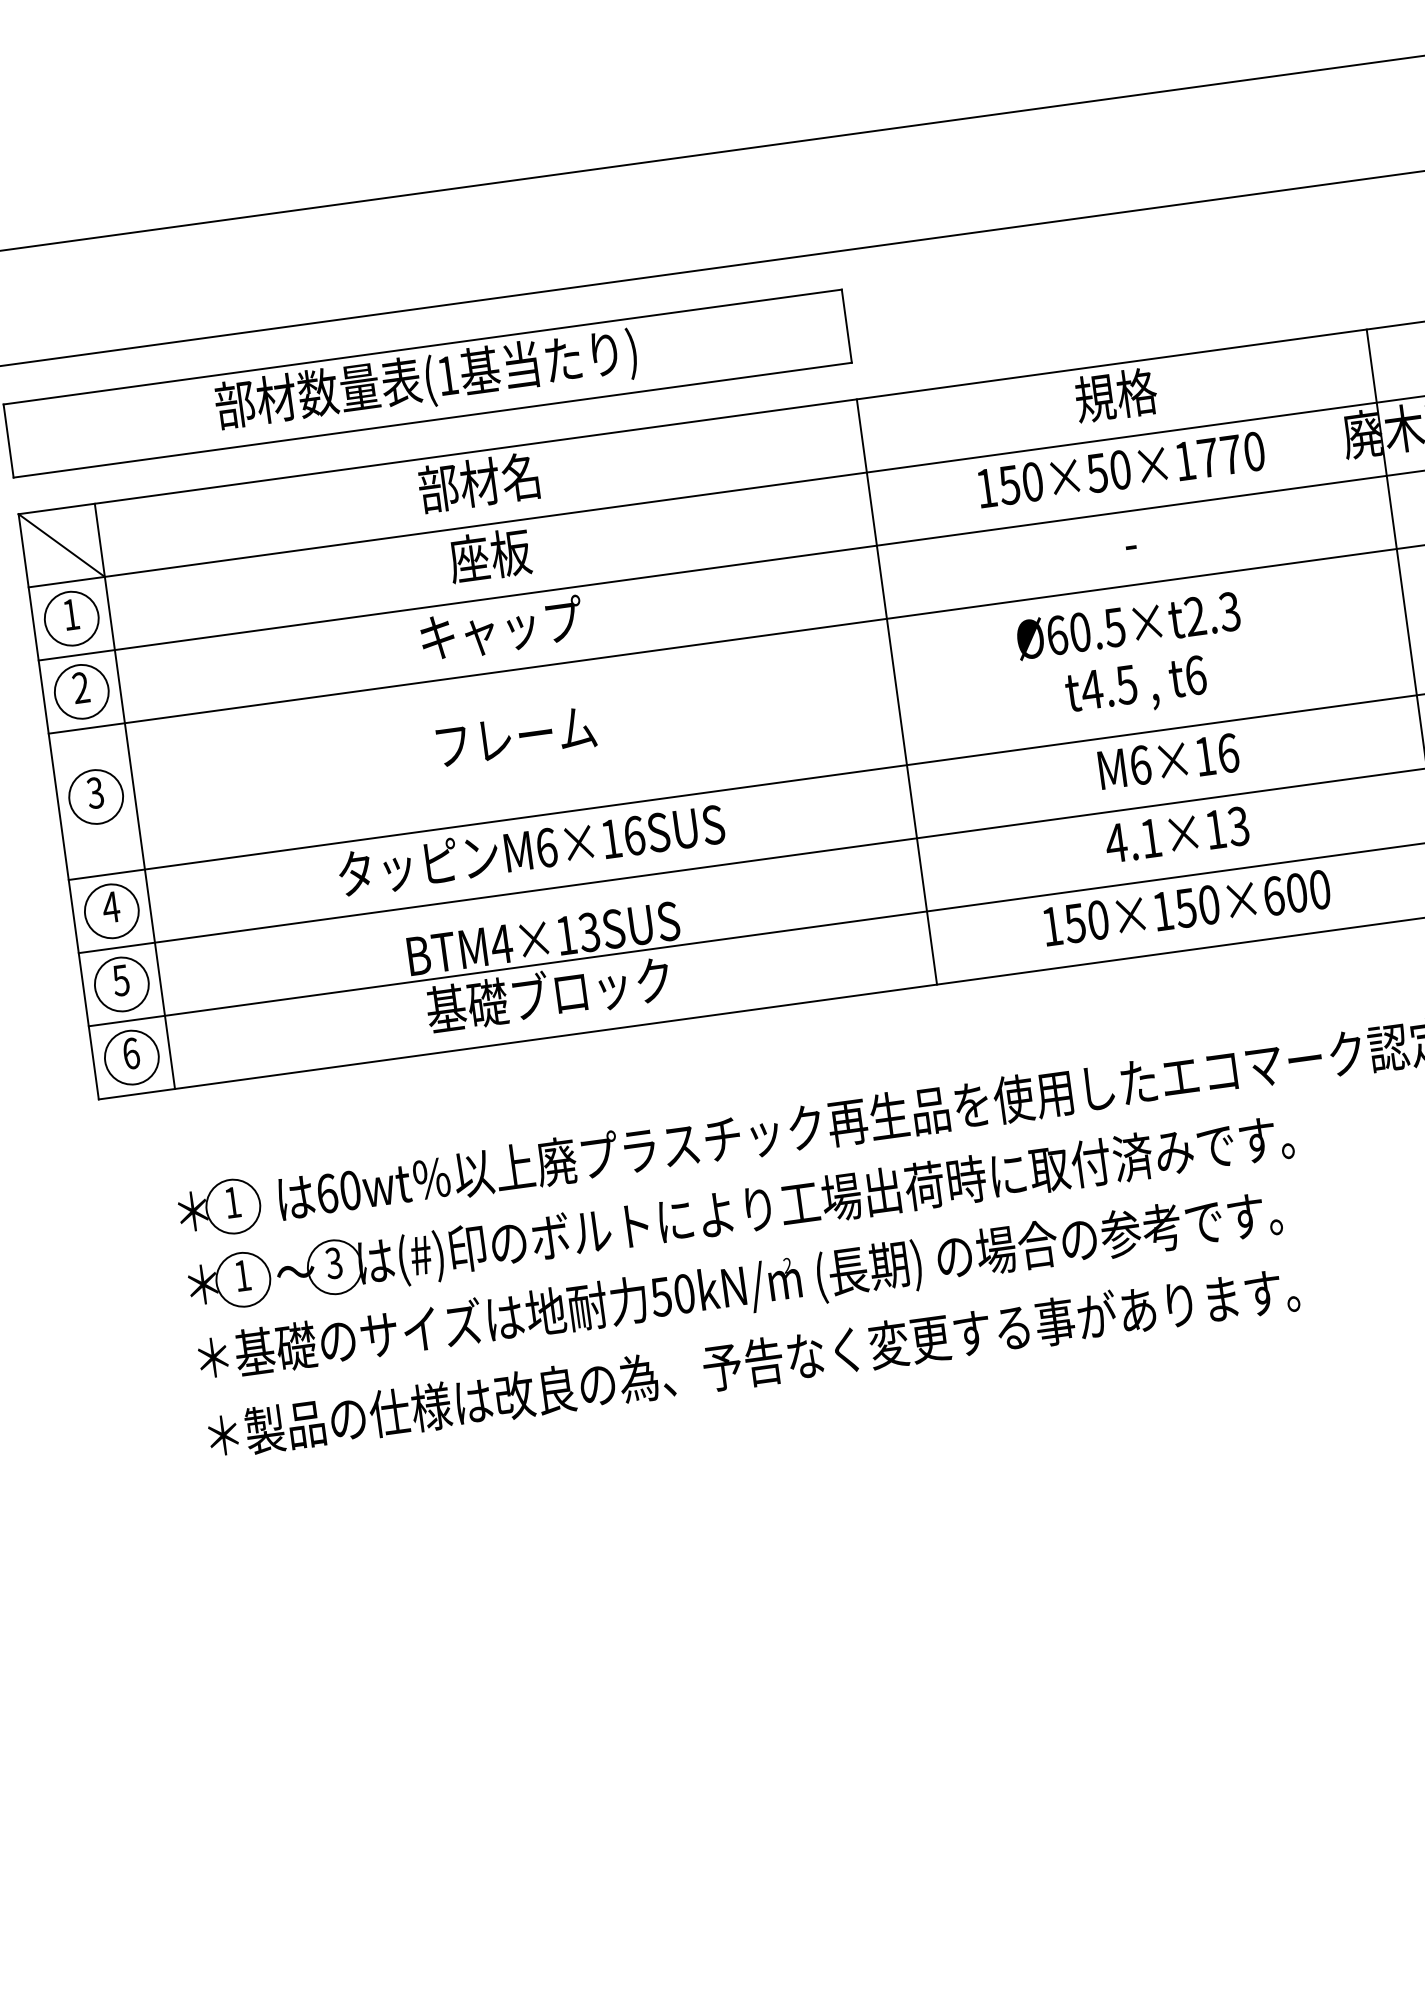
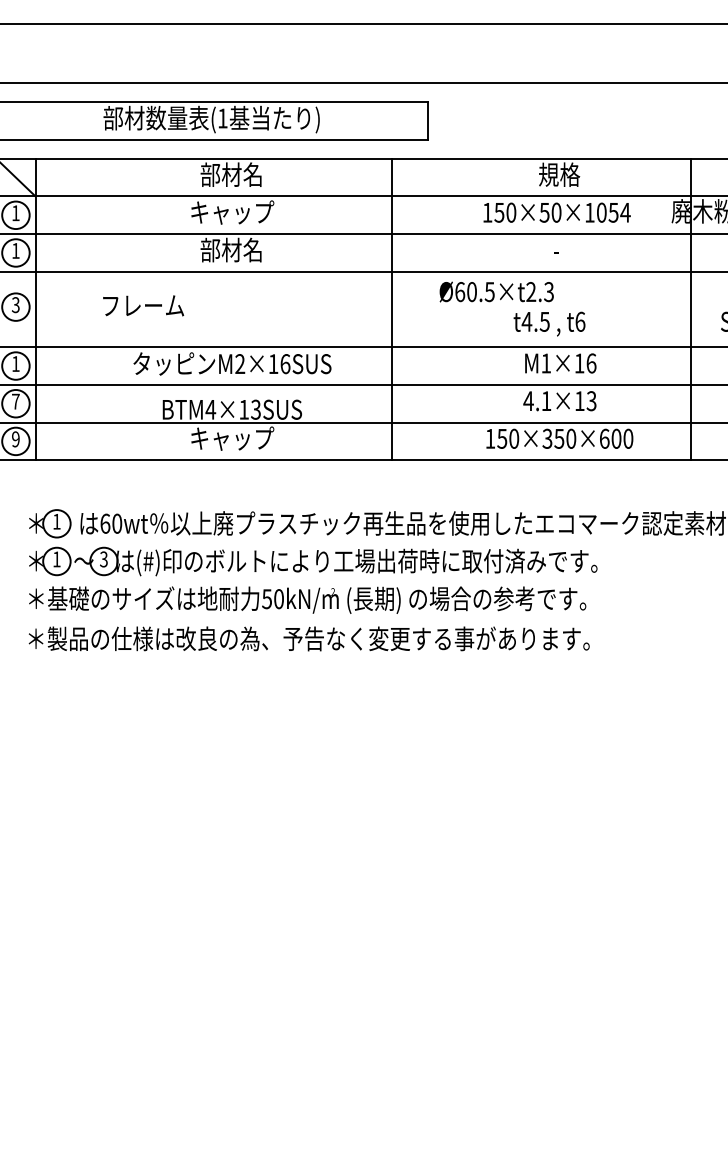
text: (1230, 454) -> (613, 212), 150×50×1770 -> 150×50×1054
text: (491, 555) -> (232, 212), 座板 -> キャップ
text: (1127, 624) -> (496, 291), moved
text: (501, 627) -> (232, 249), キャップ -> 部材名
text: (80, 687) -> (15, 250), 2 -> 1
line: (897, 691) -> (392, 309), moved
text: (516, 736) -> (143, 305), moved
text: (1141, 765) -> (546, 363), M6×16 -> M1×16
text: (547, 848) -> (240, 364), M6×16SUS -> M2×16SUS
text: (110, 906) -> (15, 363), 4 -> 1
text: (1162, 910) -> (547, 438), 150×150×600 -> 150×350×600
text: (120, 980) -> (15, 401), 5 -> 7
text: (547, 994) -> (230, 438), 基礎ブロック -> キャップ
text: (130, 1054) -> (15, 439), 6 -> 9

